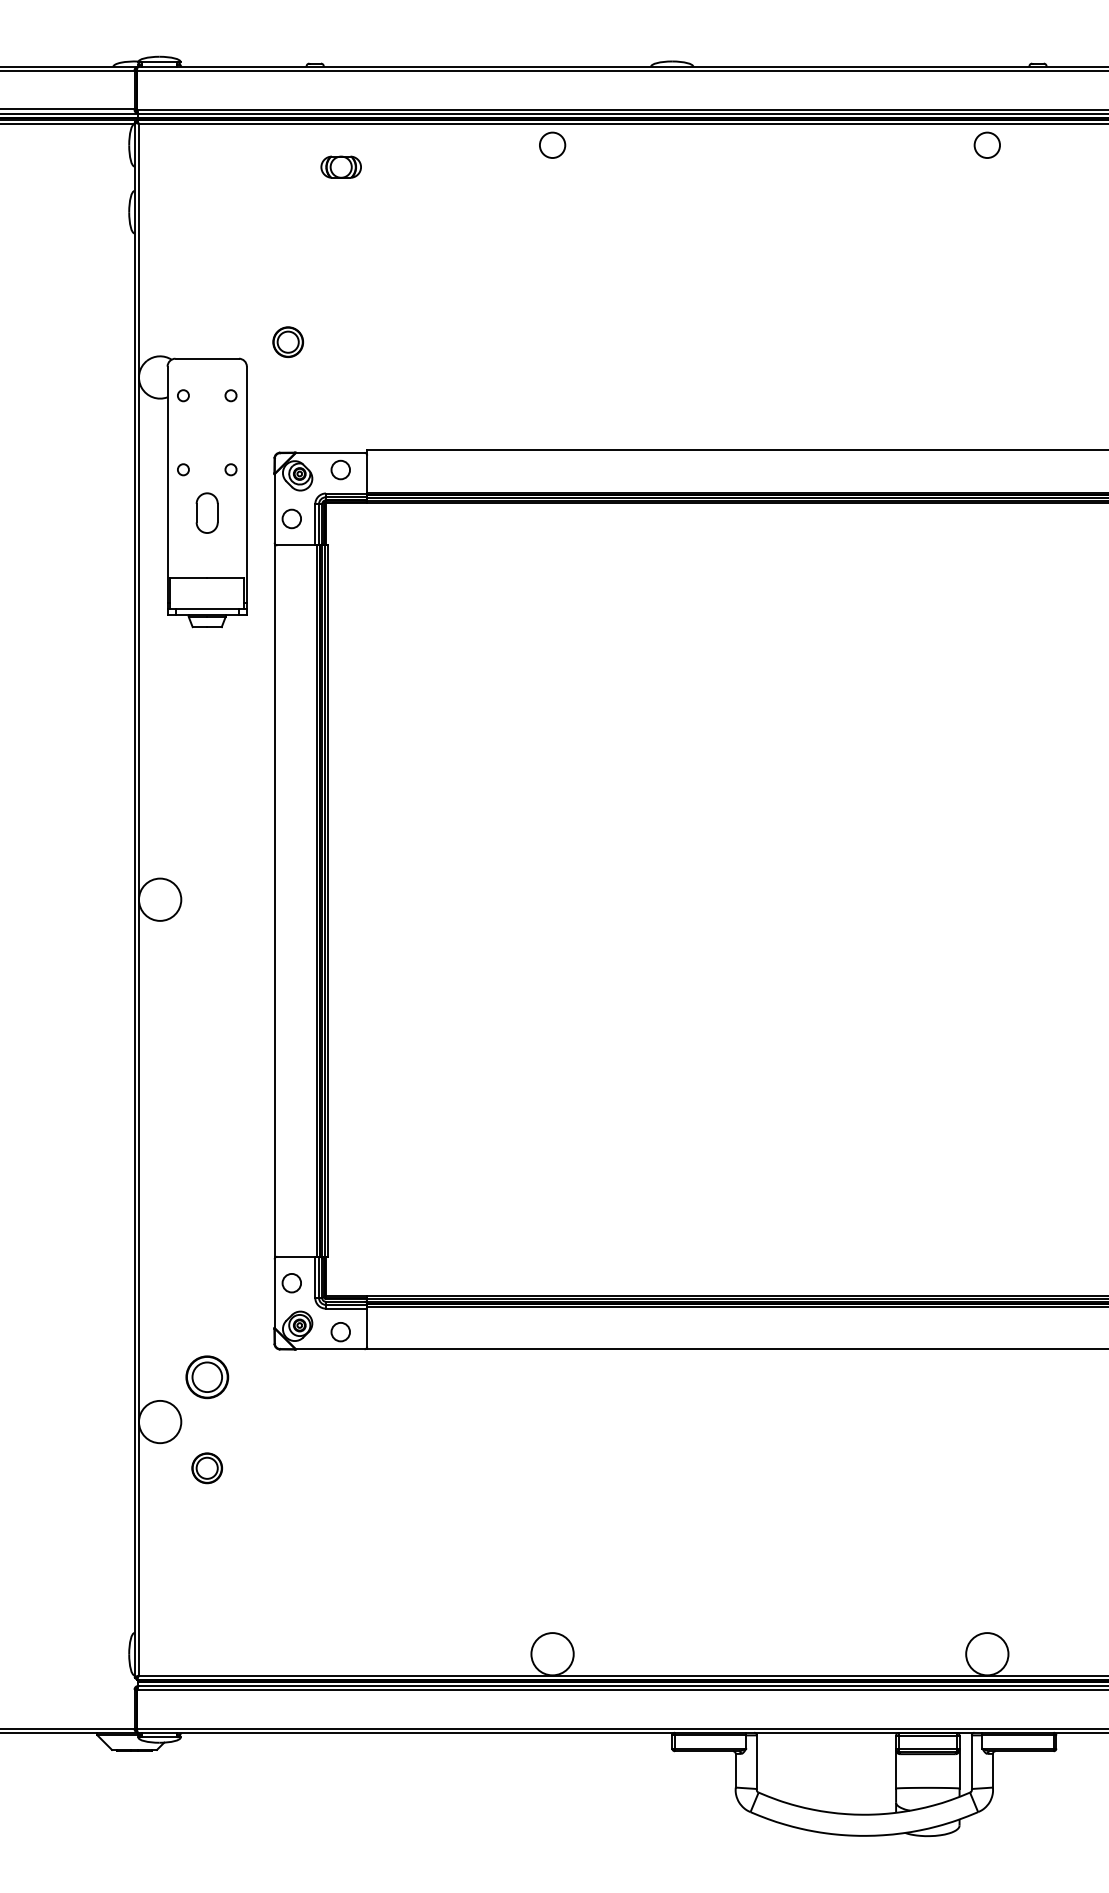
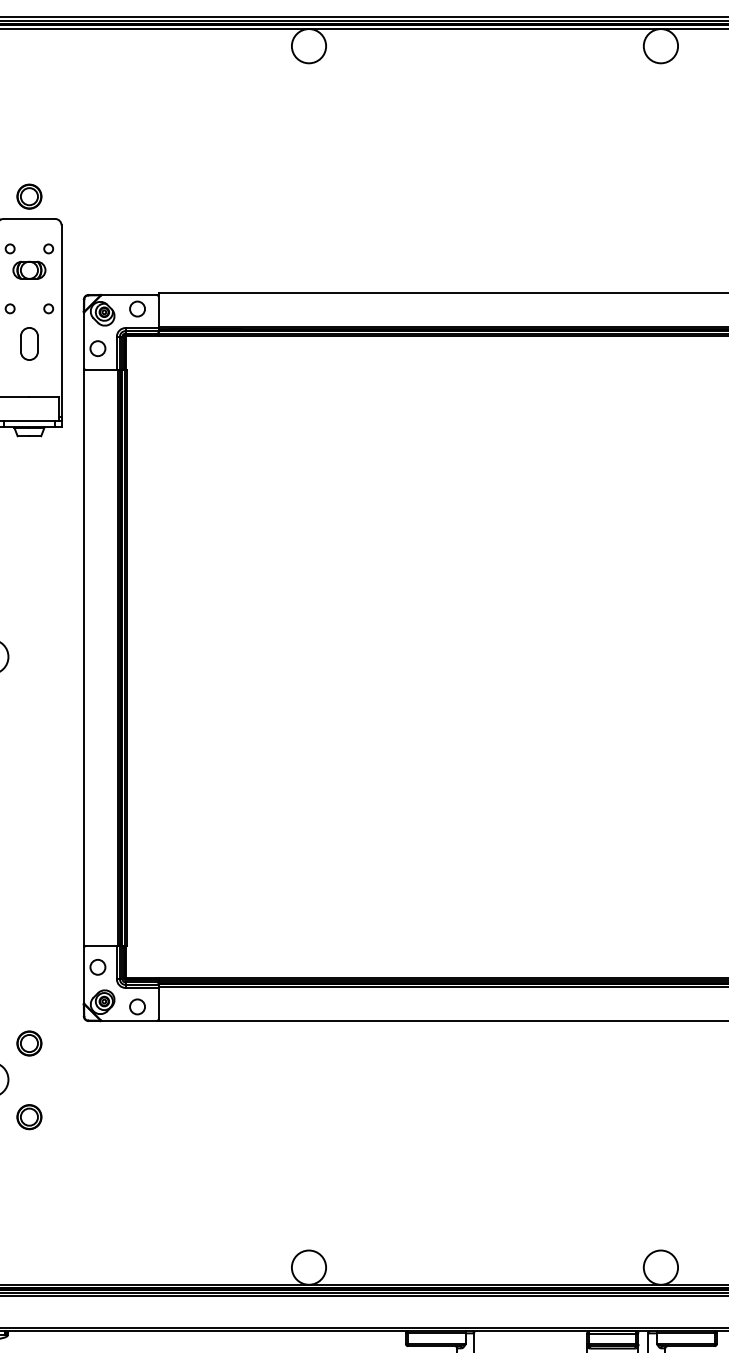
circle: (552, 145) -> (308, 46), size x1.67
circle: (987, 145) -> (661, 46), size x1.67
part: (340, 166) -> (28, 269), moved
part: (287, 341) -> (28, 196), moved
part: (206, 1377) -> (28, 1043), size x0.71

